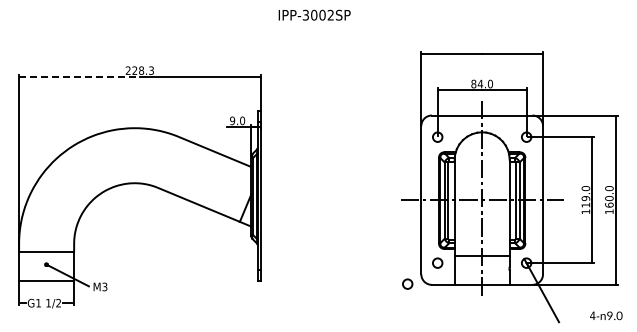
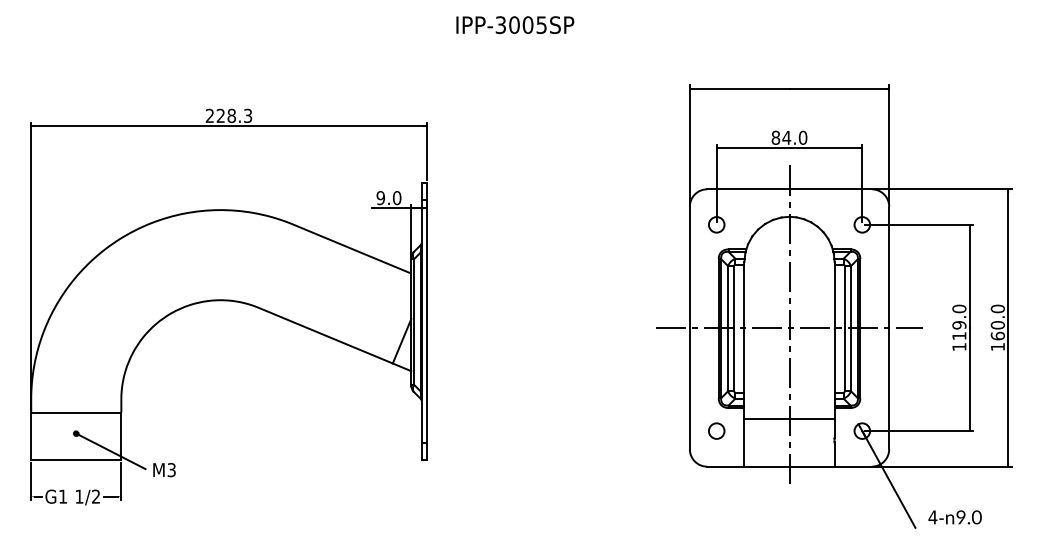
text: (330, 14) -> (541, 23), IPP-3002SP -> IPP-3005SP
line: (80, 77) -> (131, 127), dashed -> solid
circle: (407, 283) -> (667, 464), removed
text: (606, 315) -> (955, 516), moved

